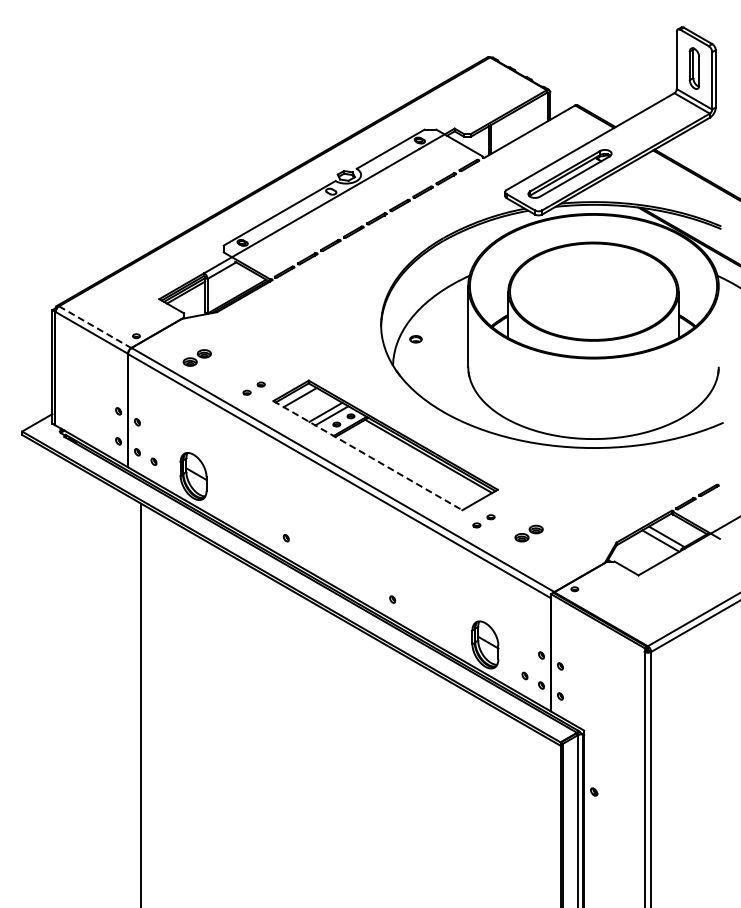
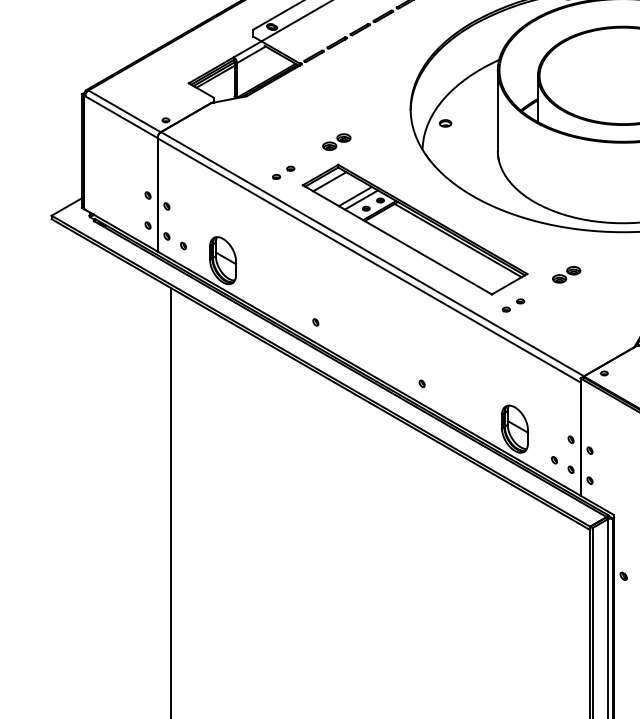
line: (95, 327) -> (124, 111), dashed -> solid
part: (196, 357) -> (336, 141), moved
line: (368, 455) -> (398, 239), dashed -> solid
part: (528, 533) -> (566, 274), moved

